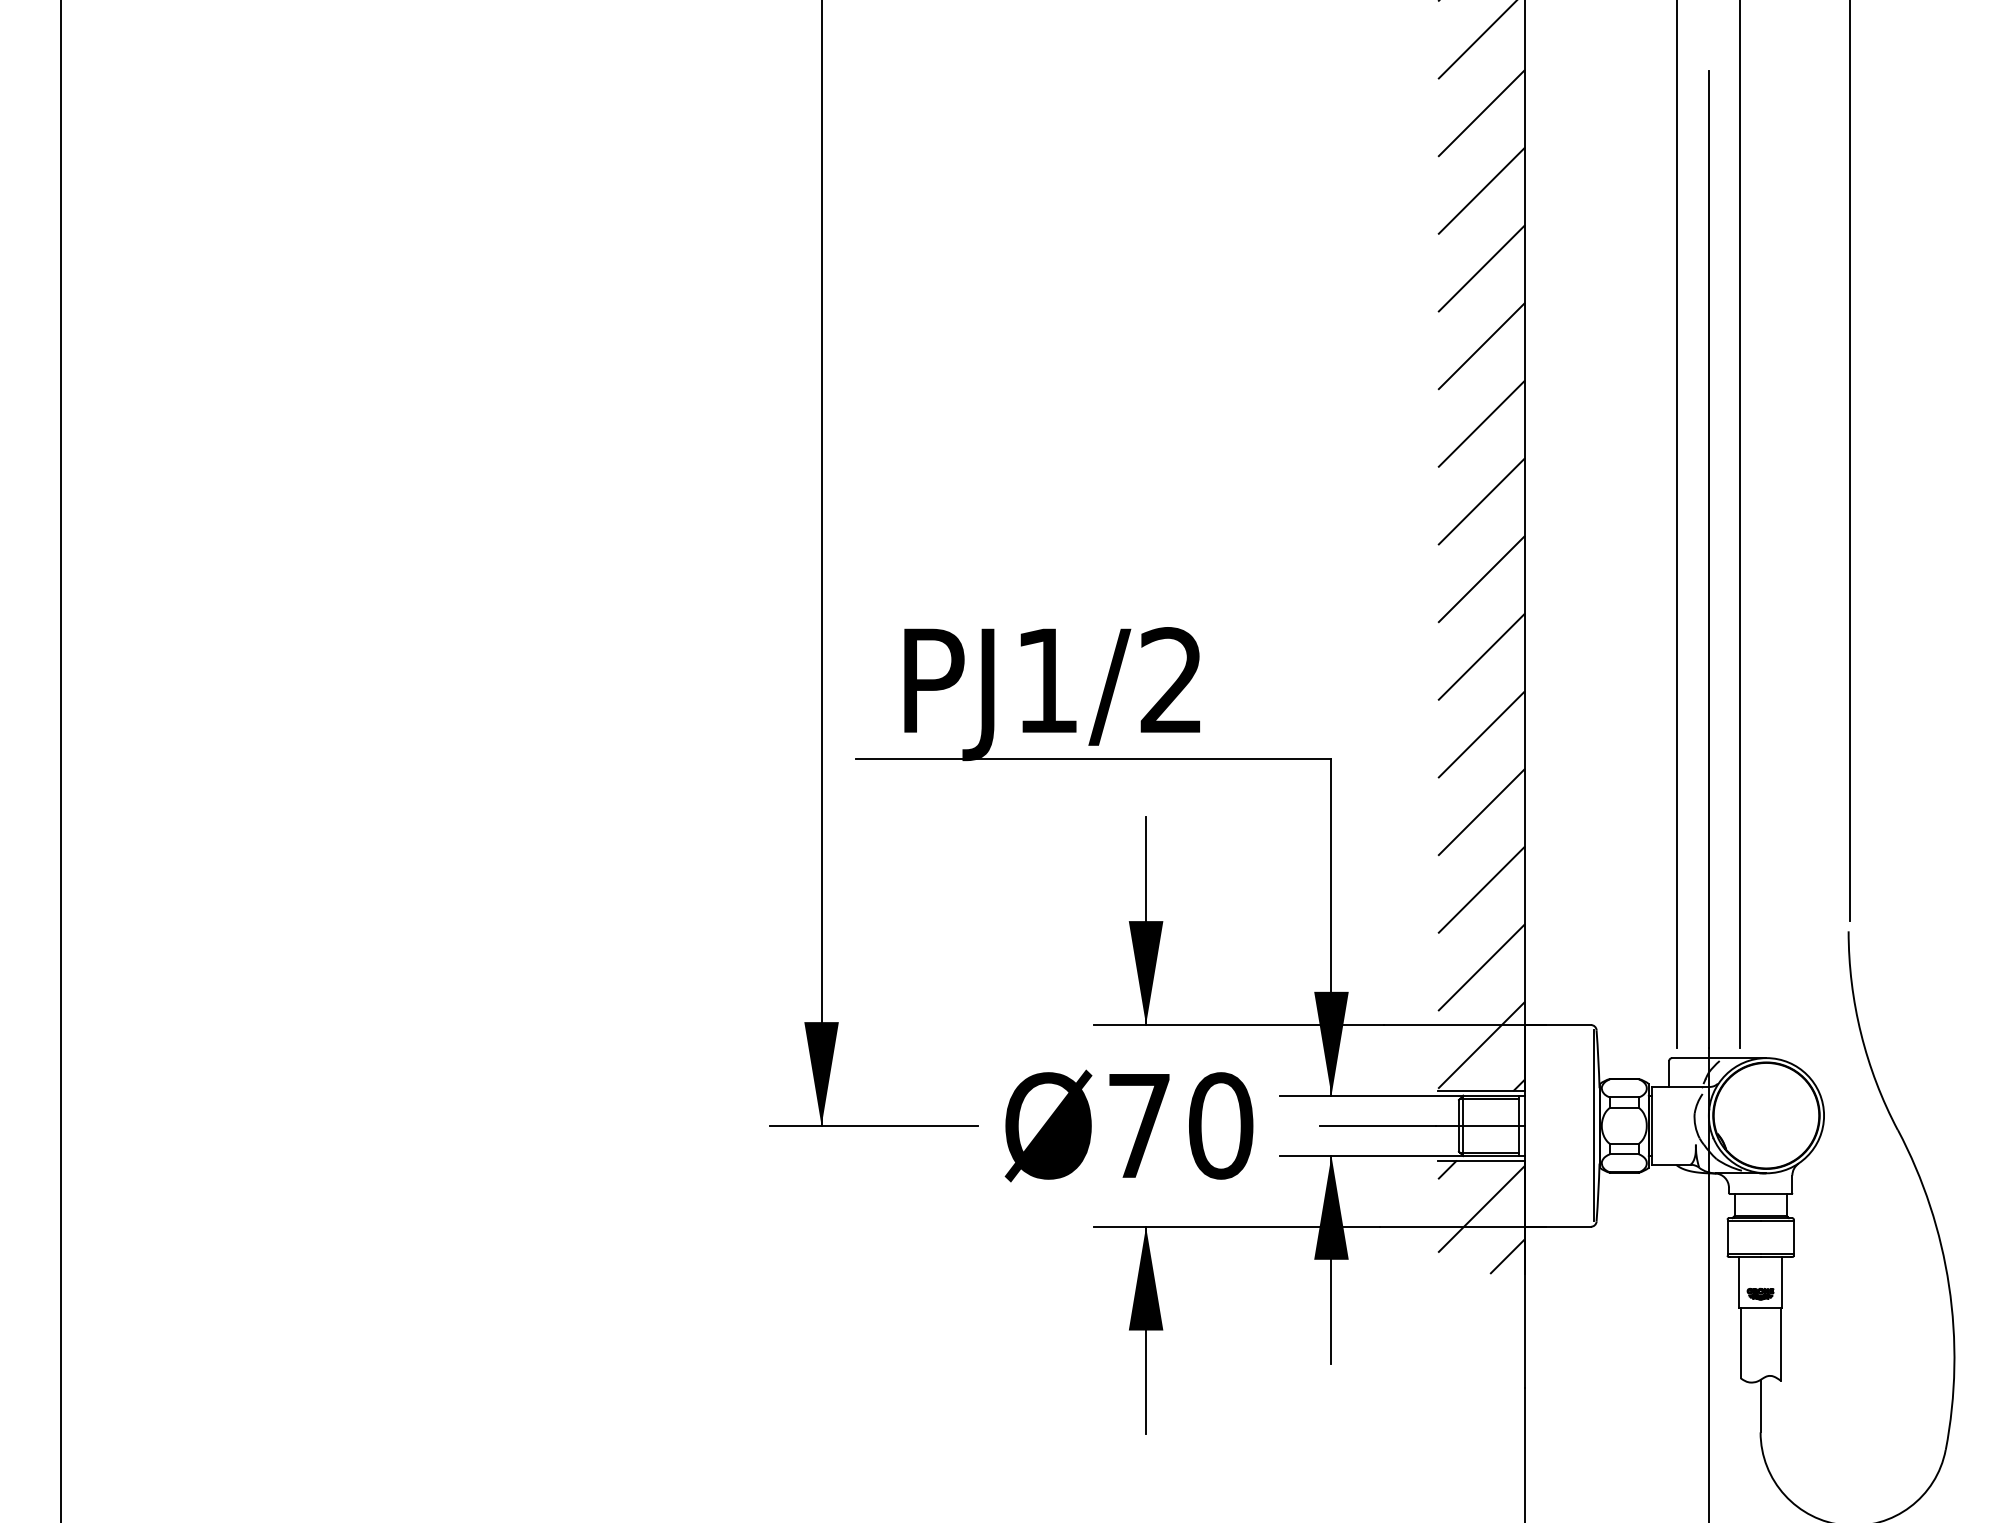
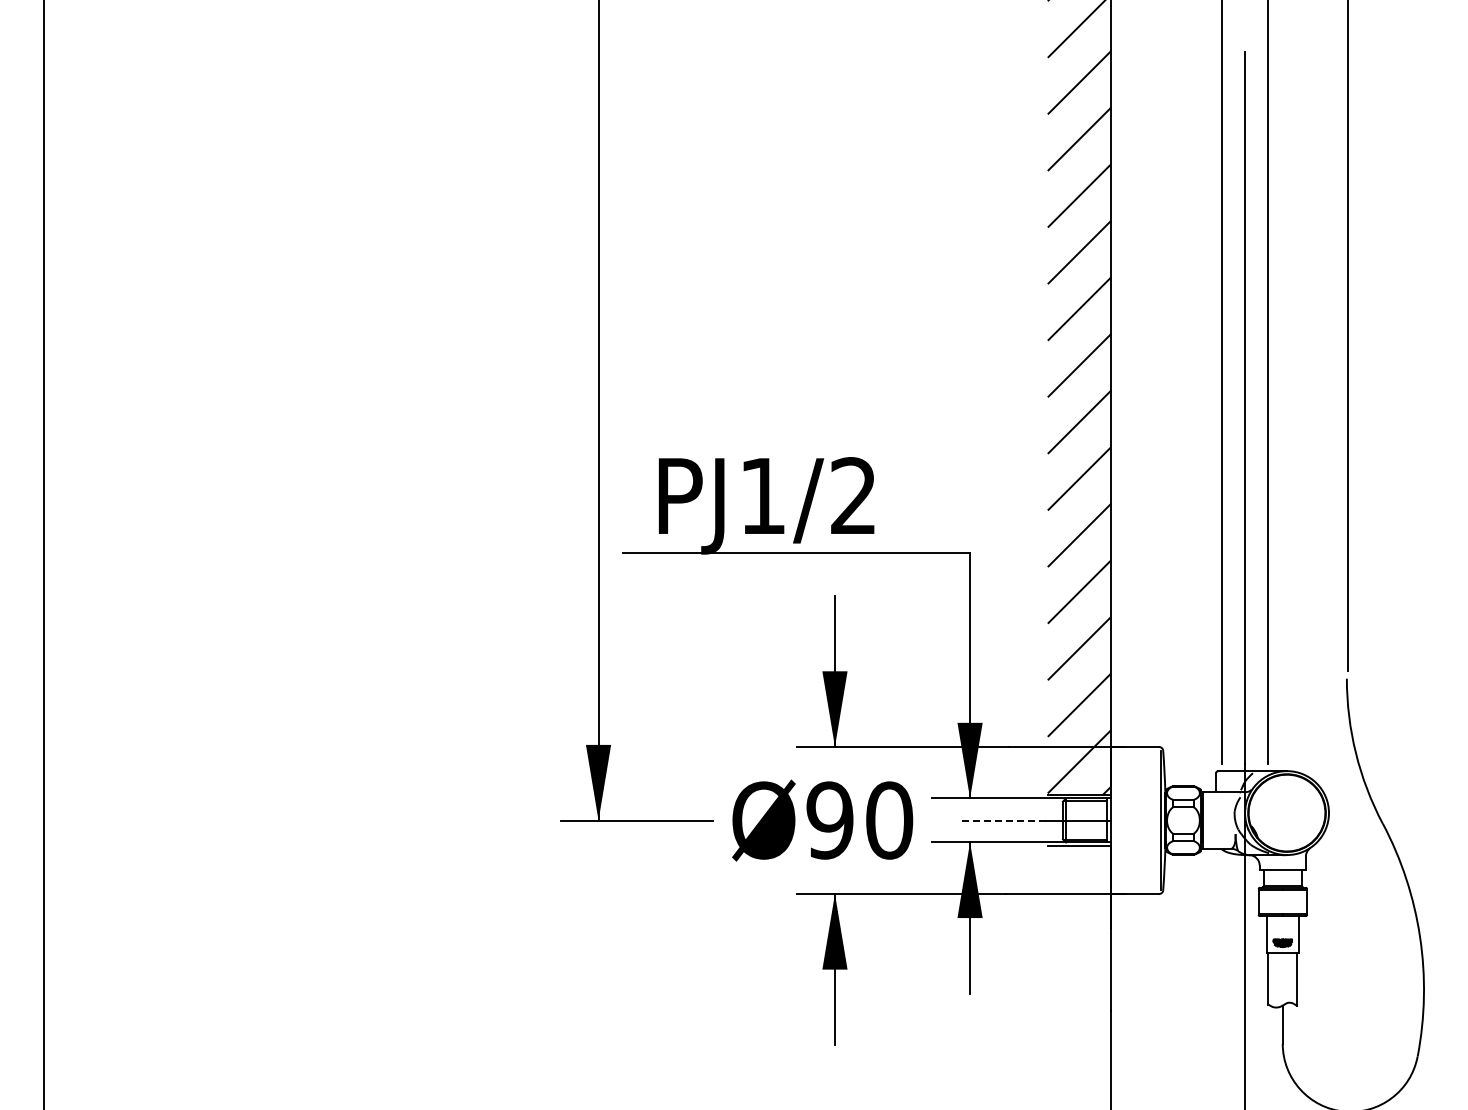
text: (1138, 1125) -> (829, 820), Ø70 -> Ø90
line: (1377, 1125) -> (1003, 820), solid -> dashed
hatch: (1481, 1216) -> (1079, 886), removed

